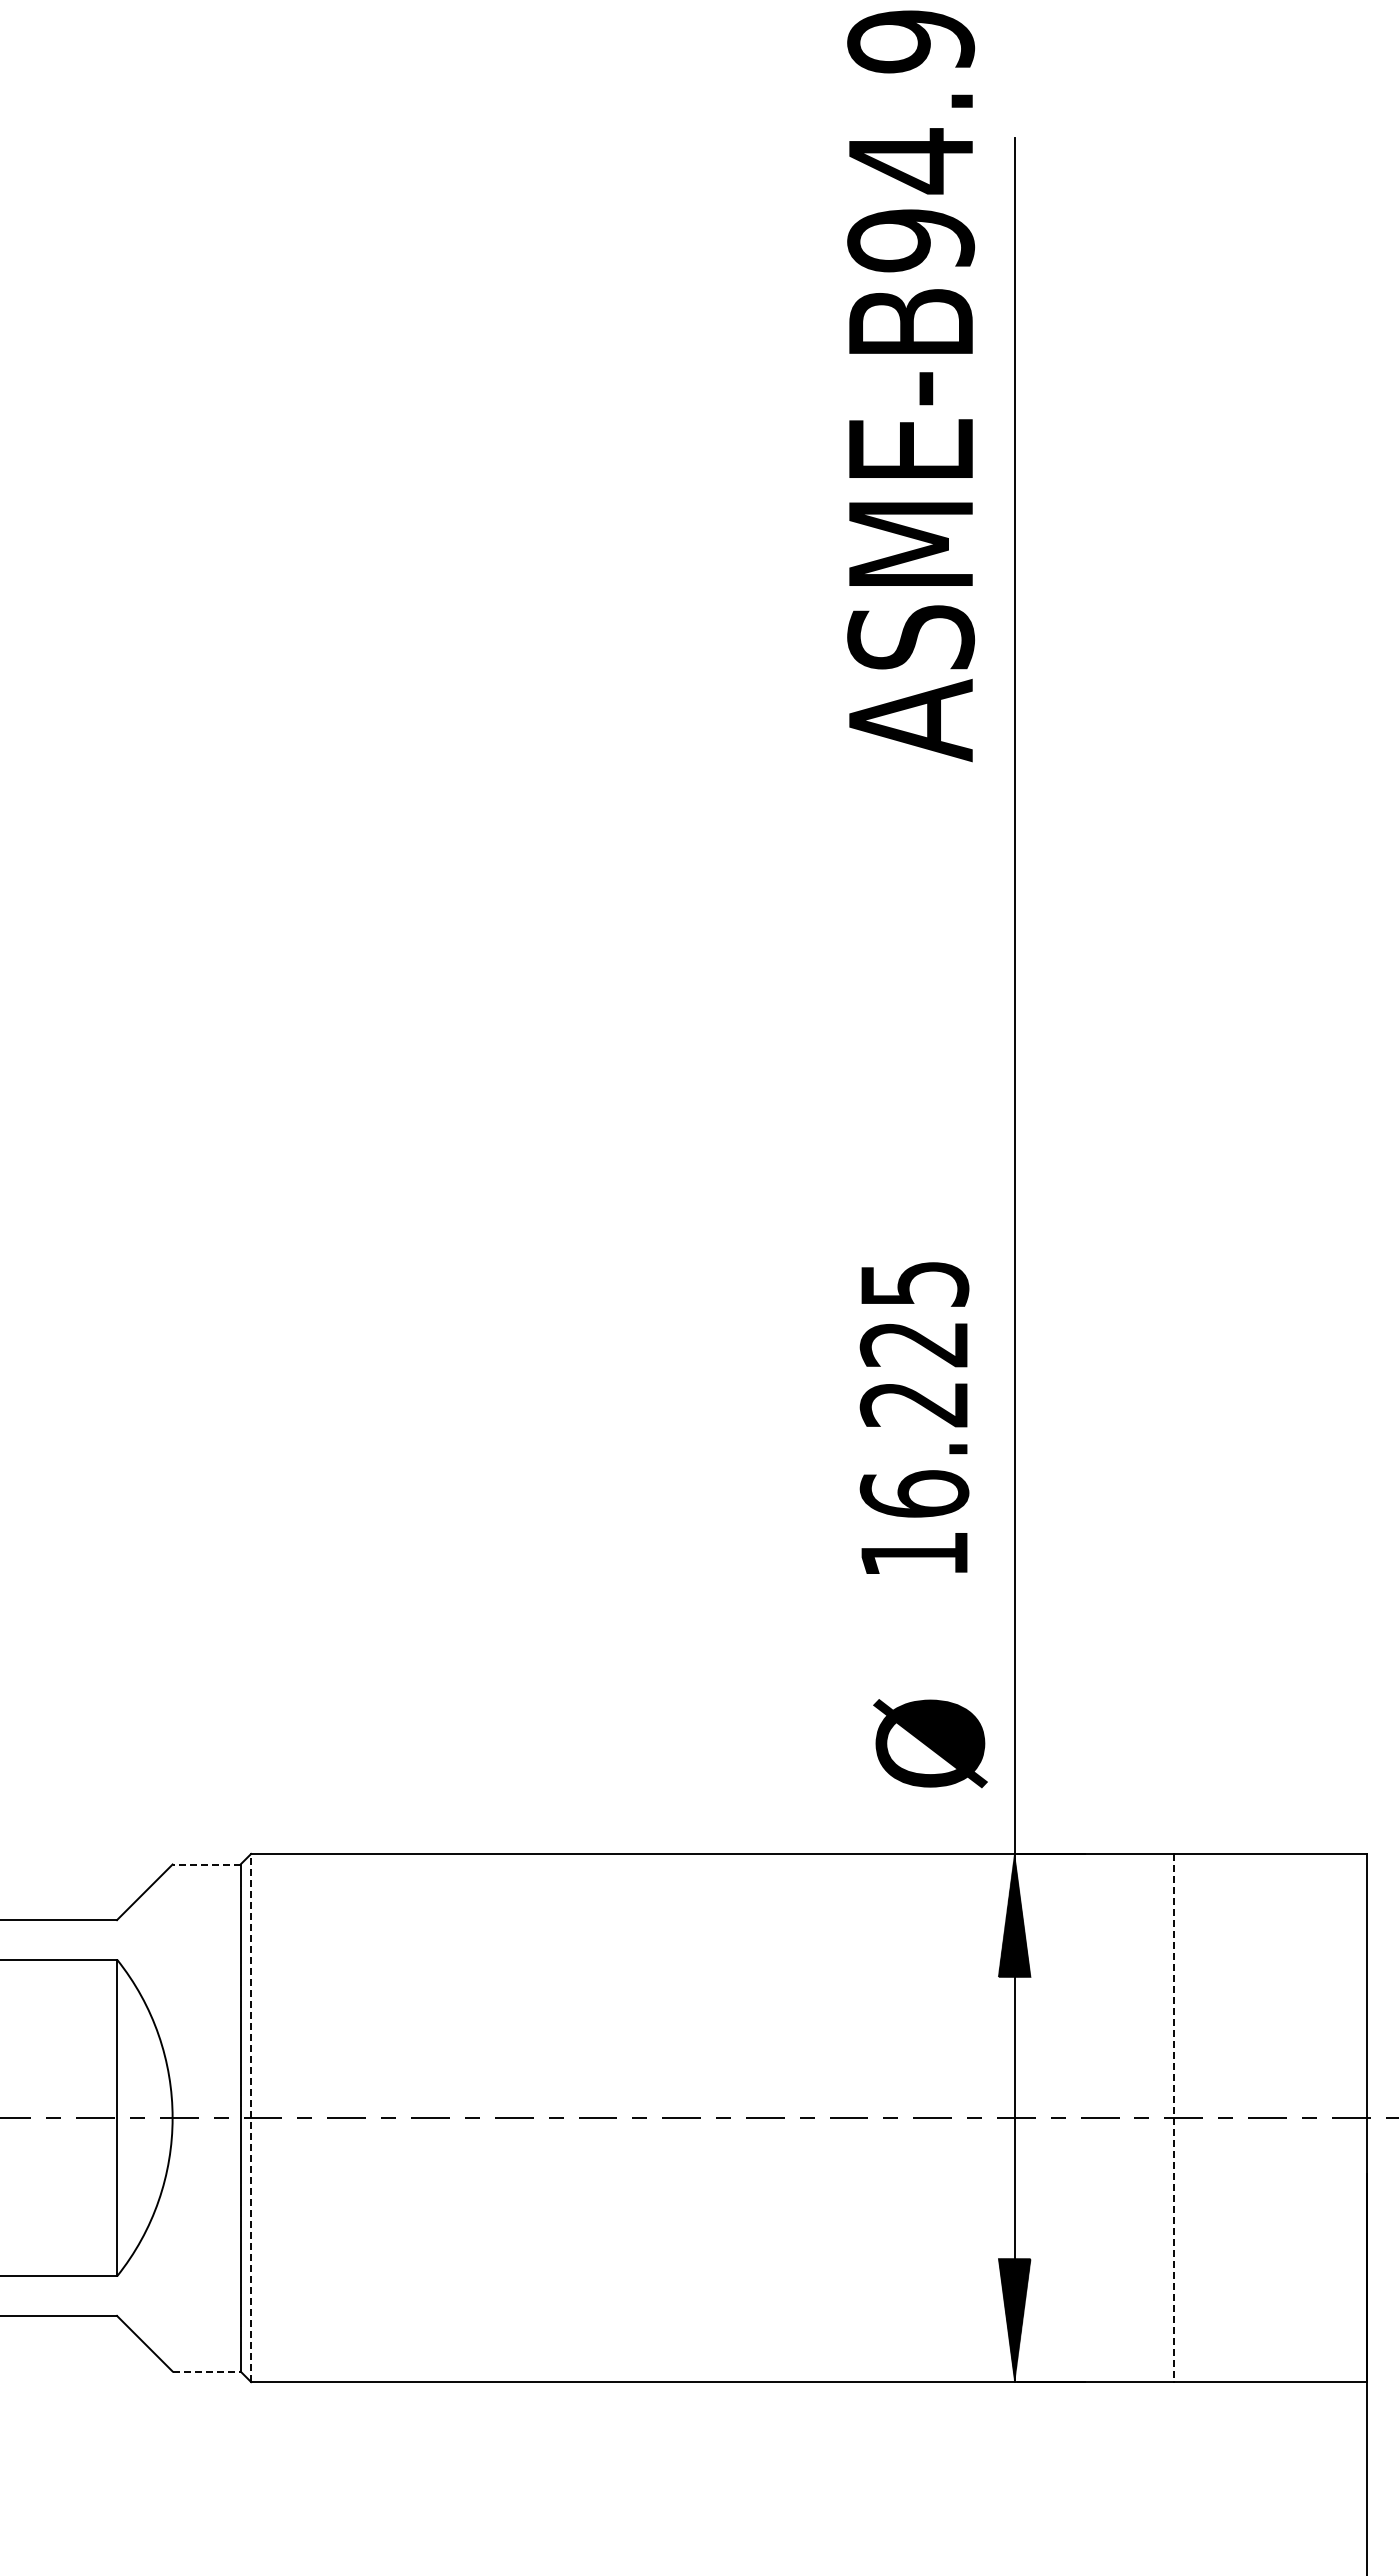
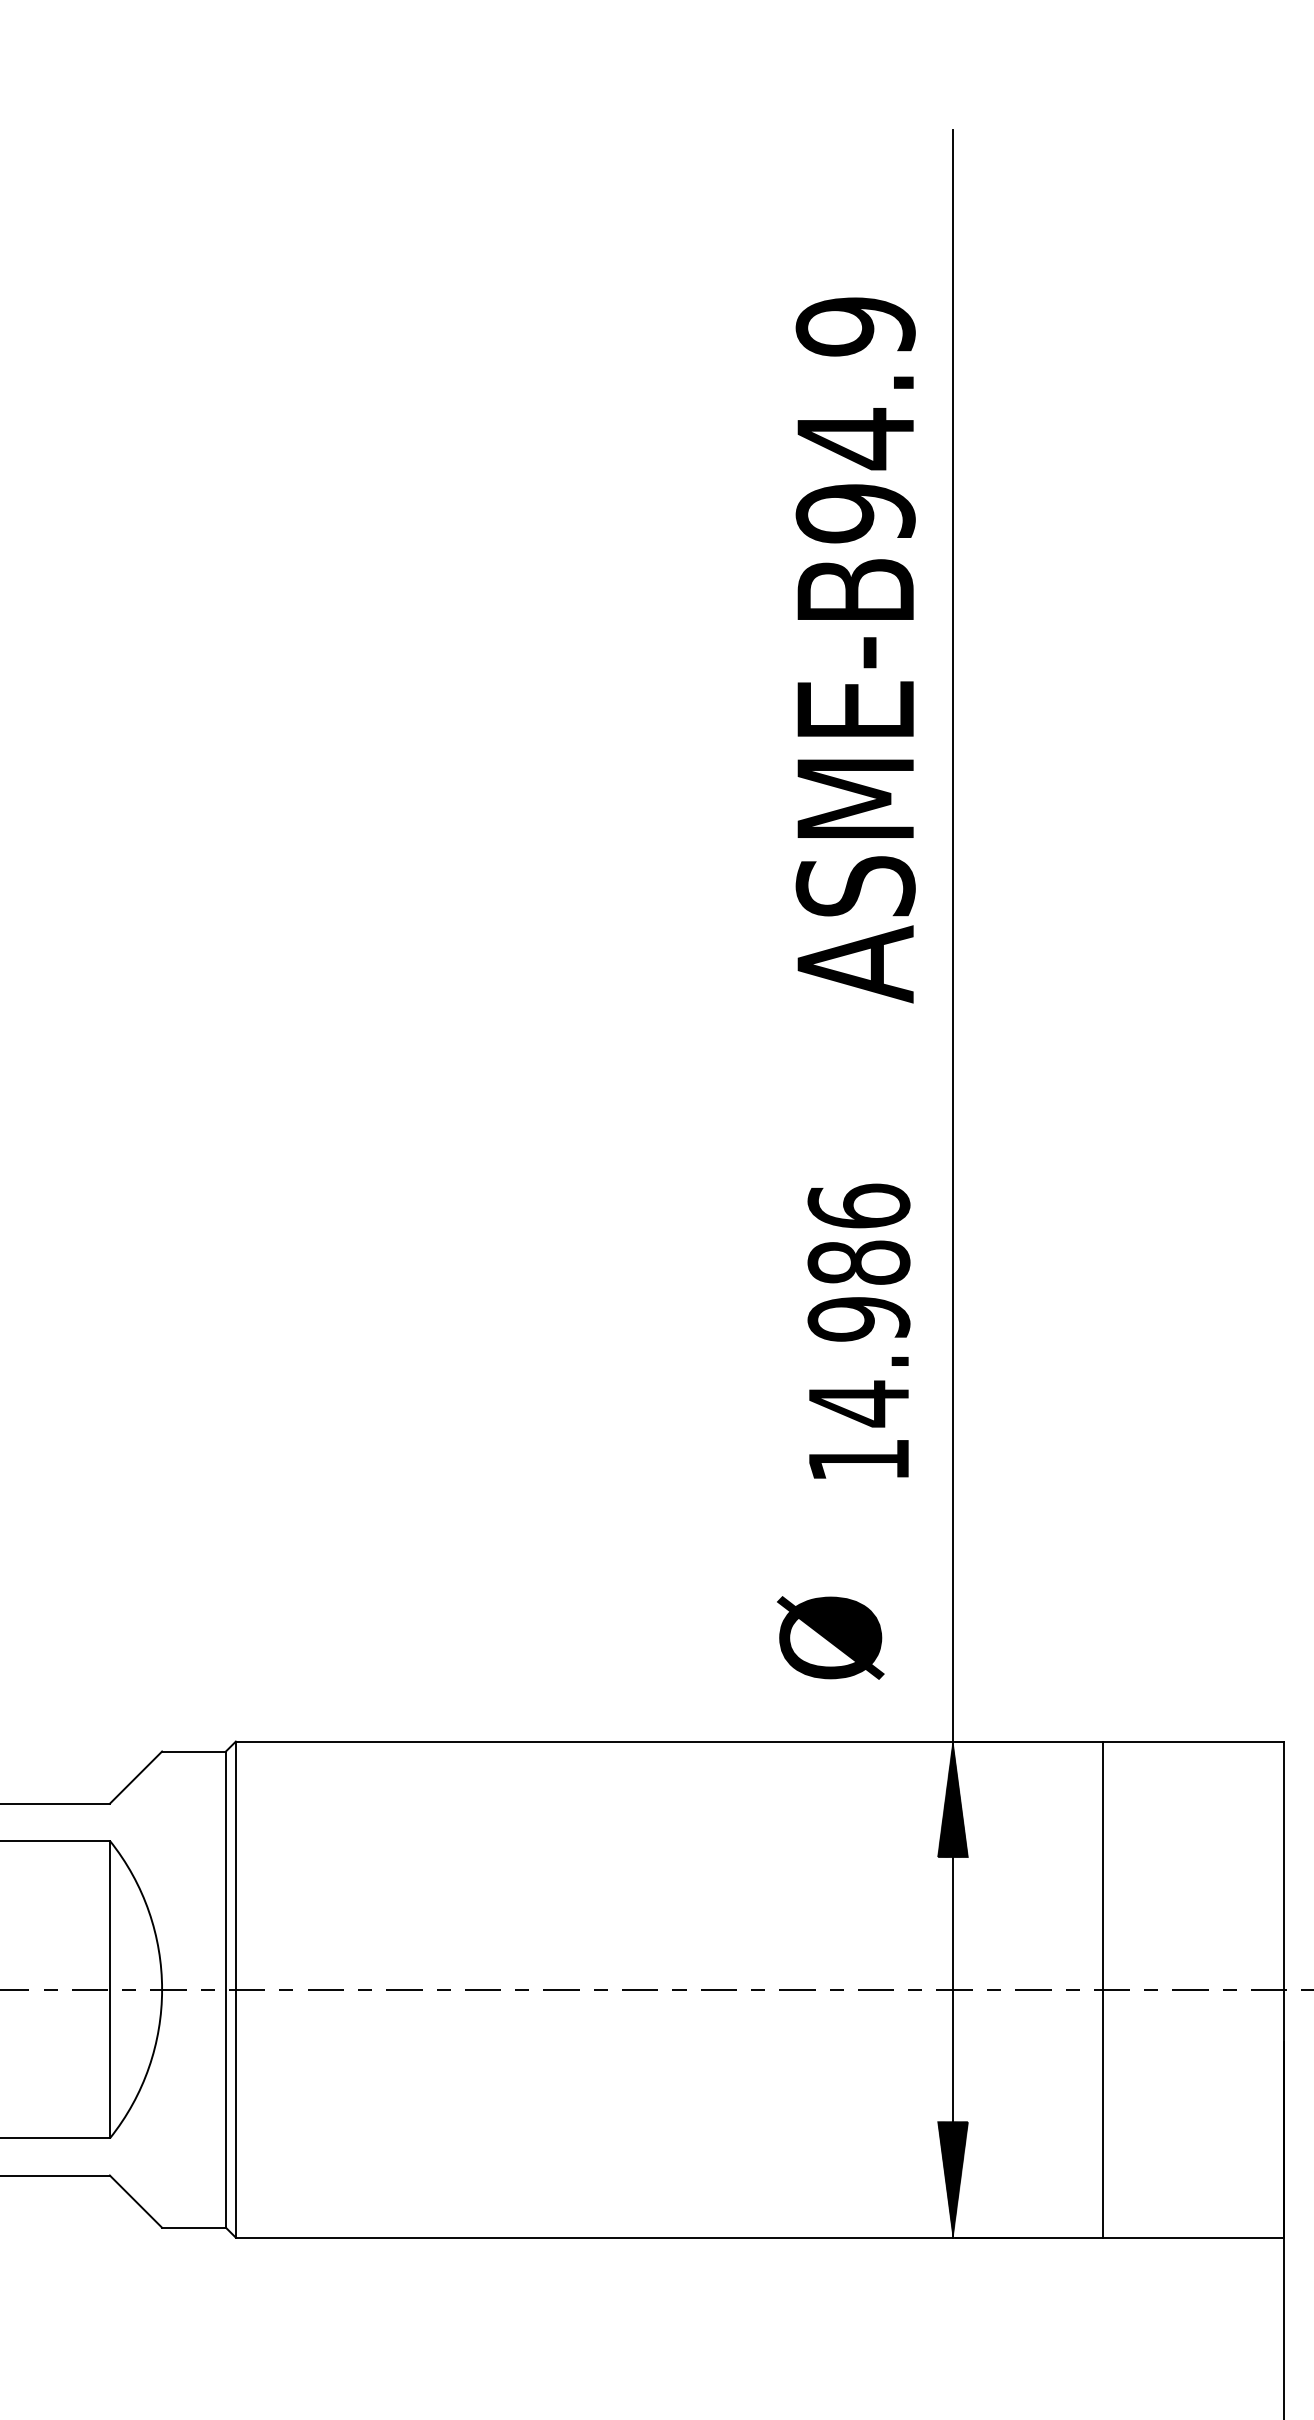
text: (910, 386) -> (855, 650), moved
text: (914, 1389) -> (858, 1305), 16.225 -> 14.986
text: (930, 1743) -> (830, 1637), moved
line: (206, 1864) -> (193, 1751), dashed -> solid
line: (251, 2117) -> (236, 1989), dashed -> solid
line: (1174, 2118) -> (1103, 1990), dashed -> solid
line: (206, 2371) -> (193, 2227), dashed -> solid

